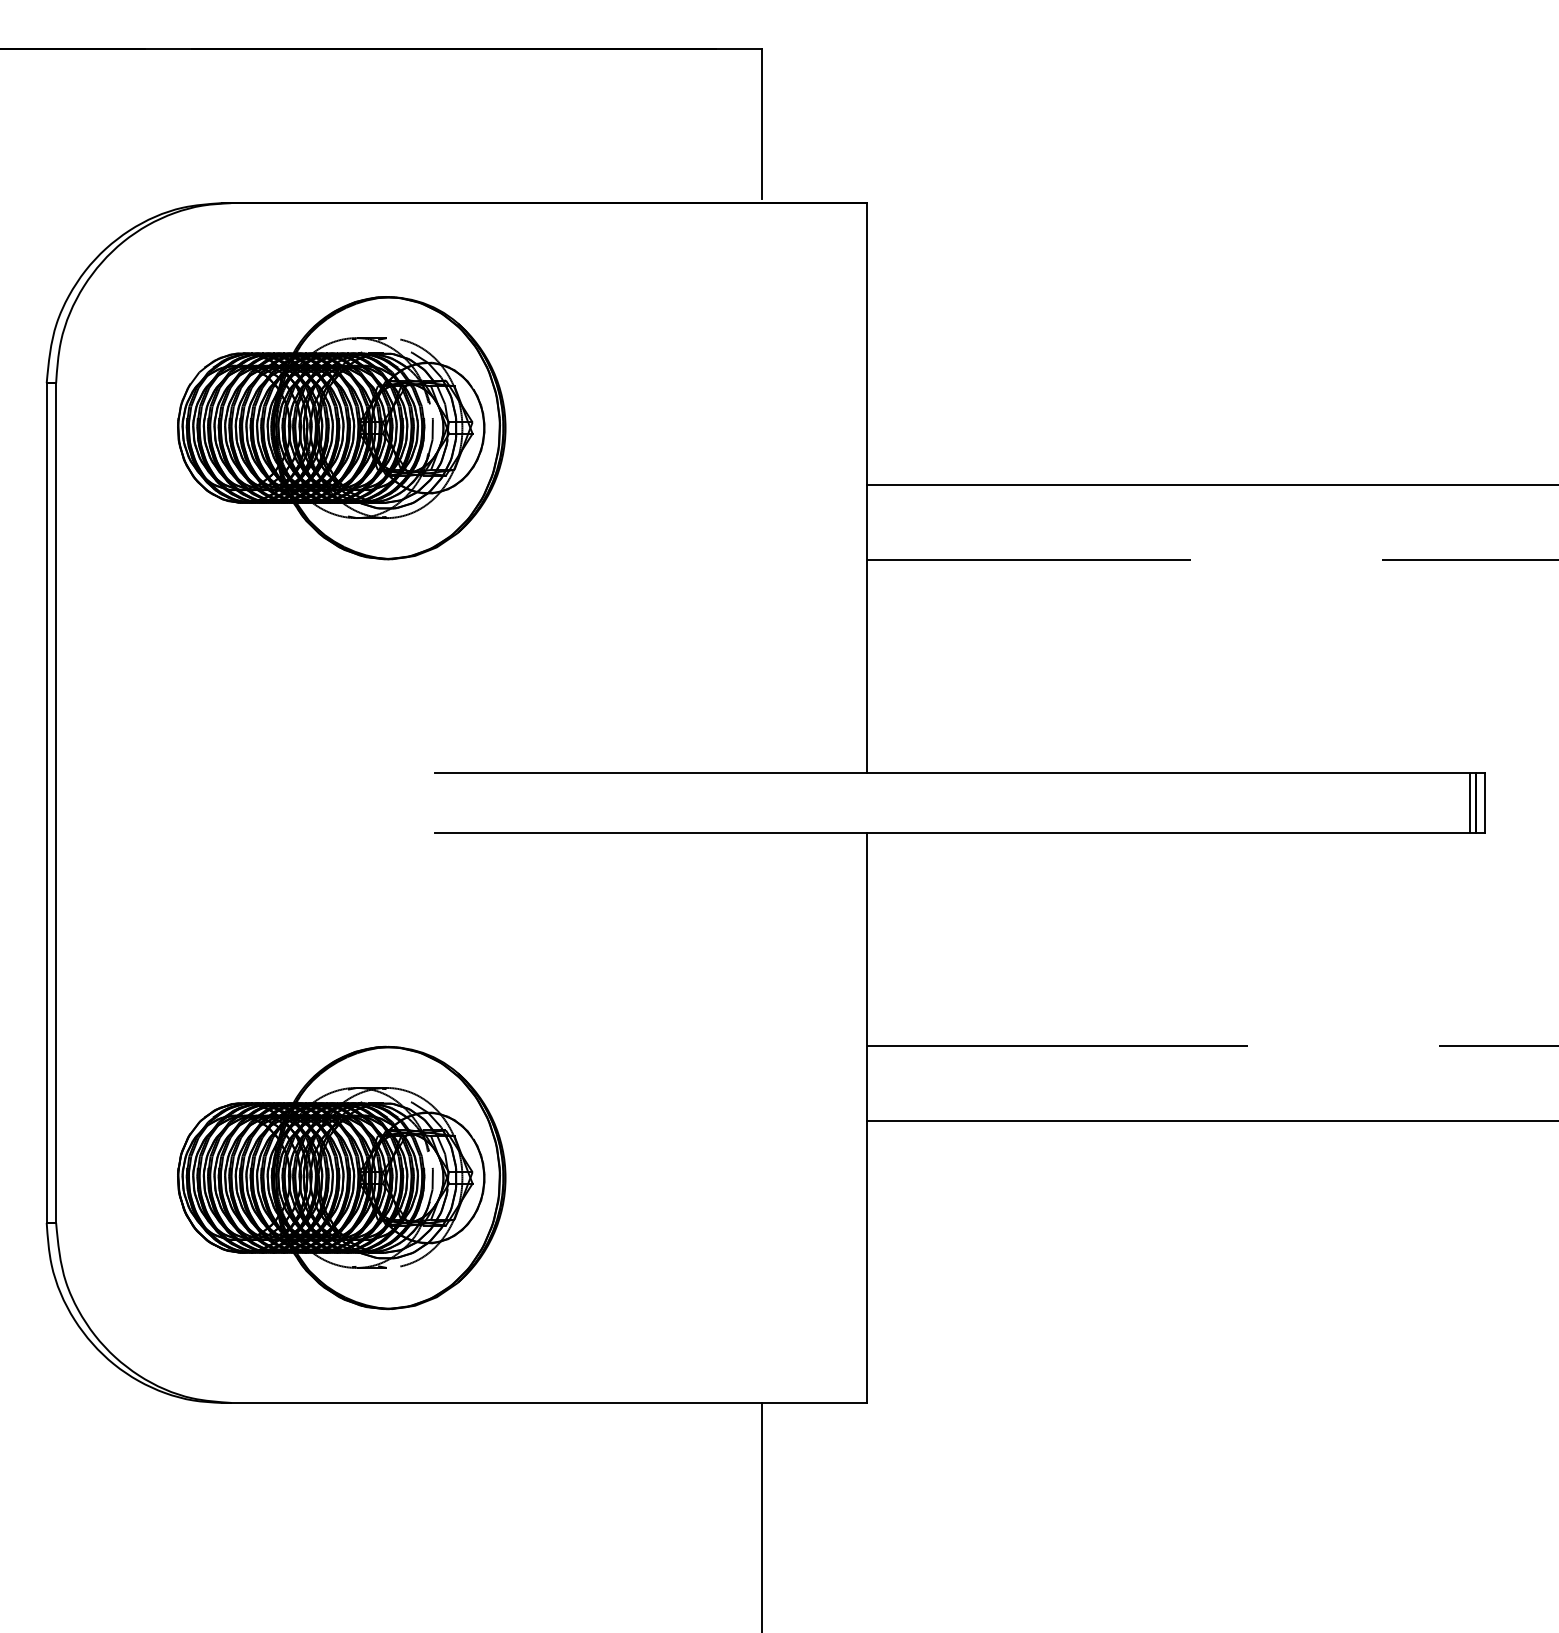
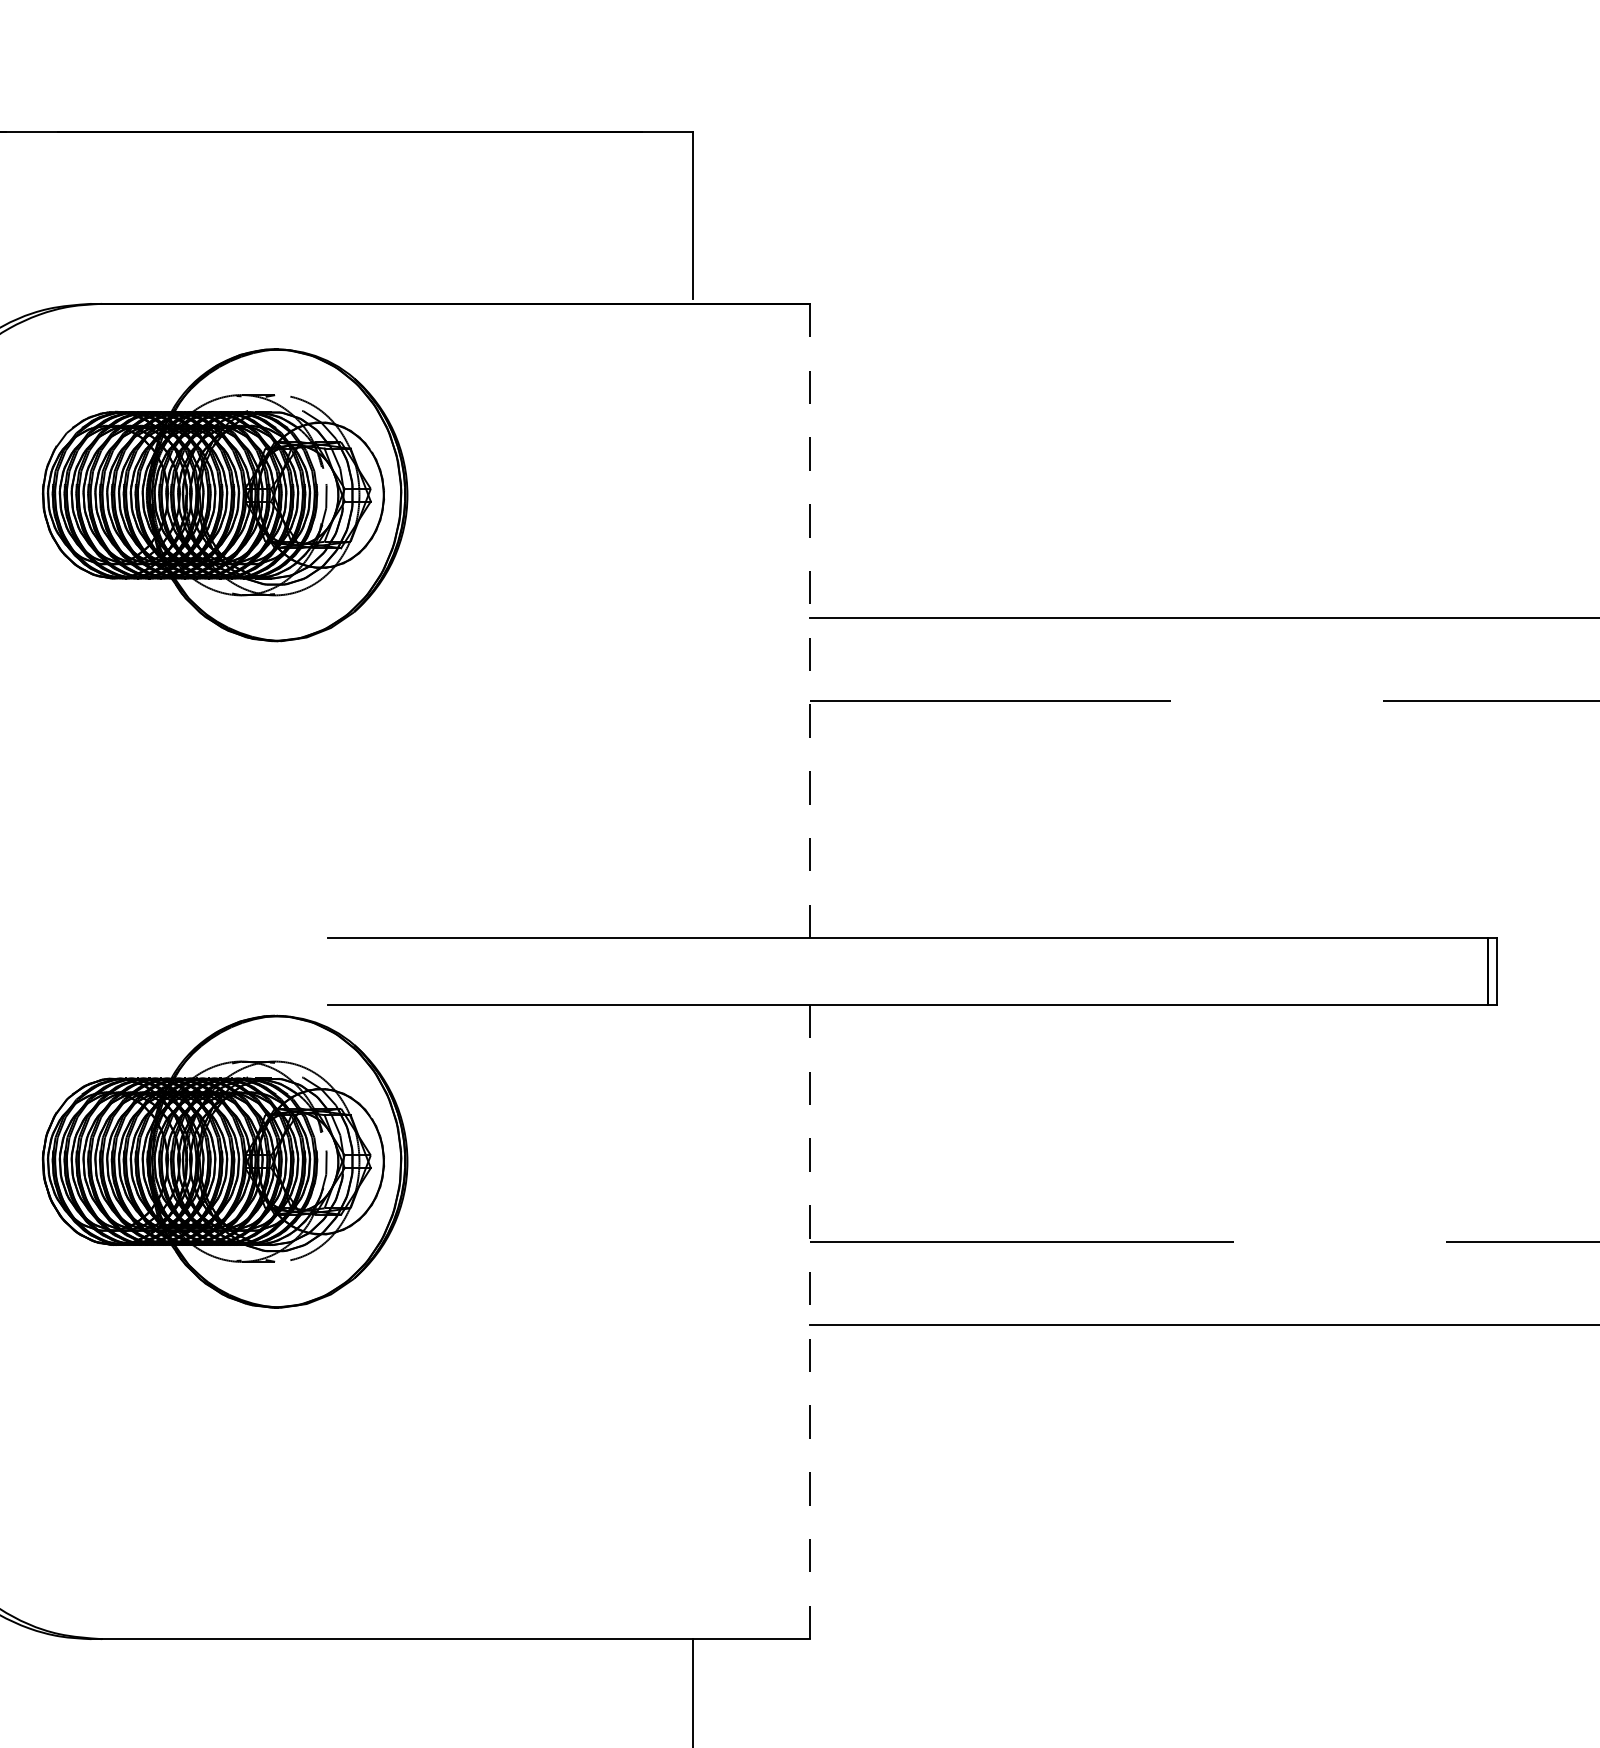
part: (341, 428) -> (224, 495), moved
line: (867, 488) -> (810, 621), solid -> dashed
line: (1469, 803) -> (1480, 972), removed
line: (867, 1117) -> (810, 1321), solid -> dashed
part: (341, 1177) -> (224, 1161), moved

